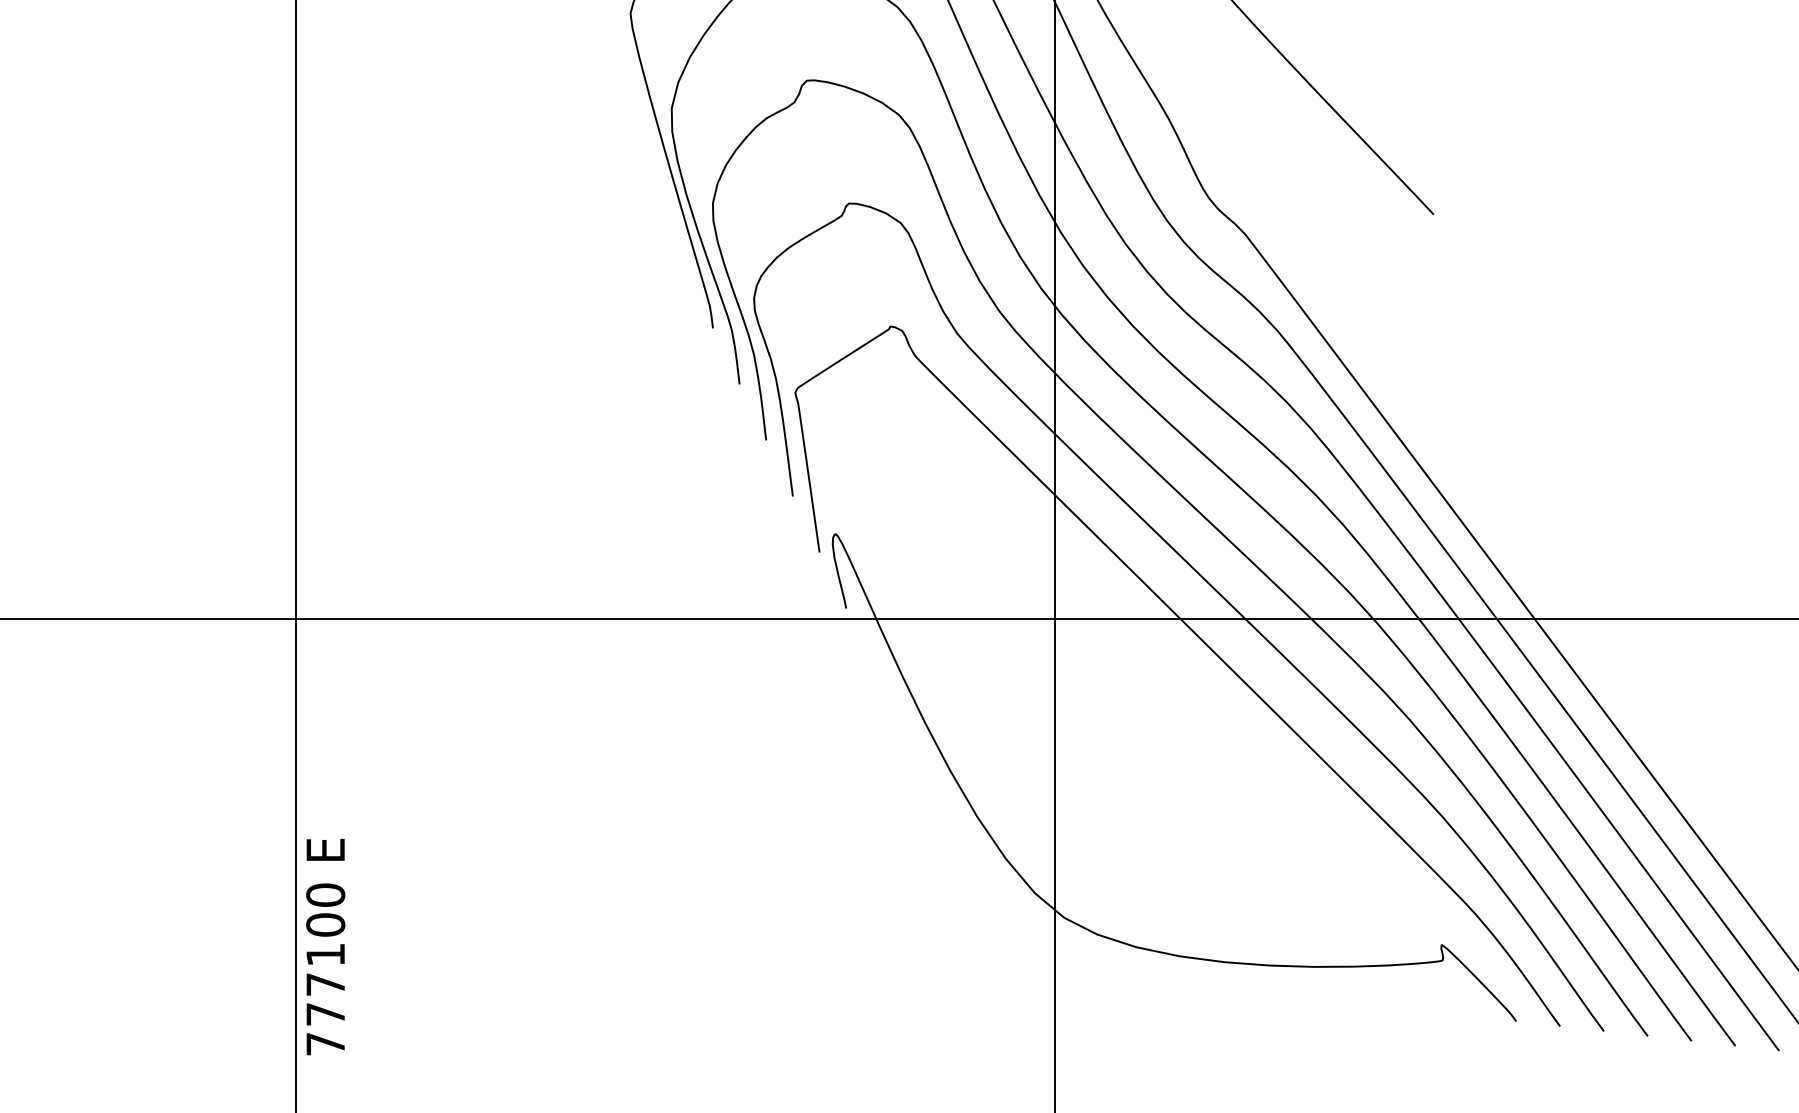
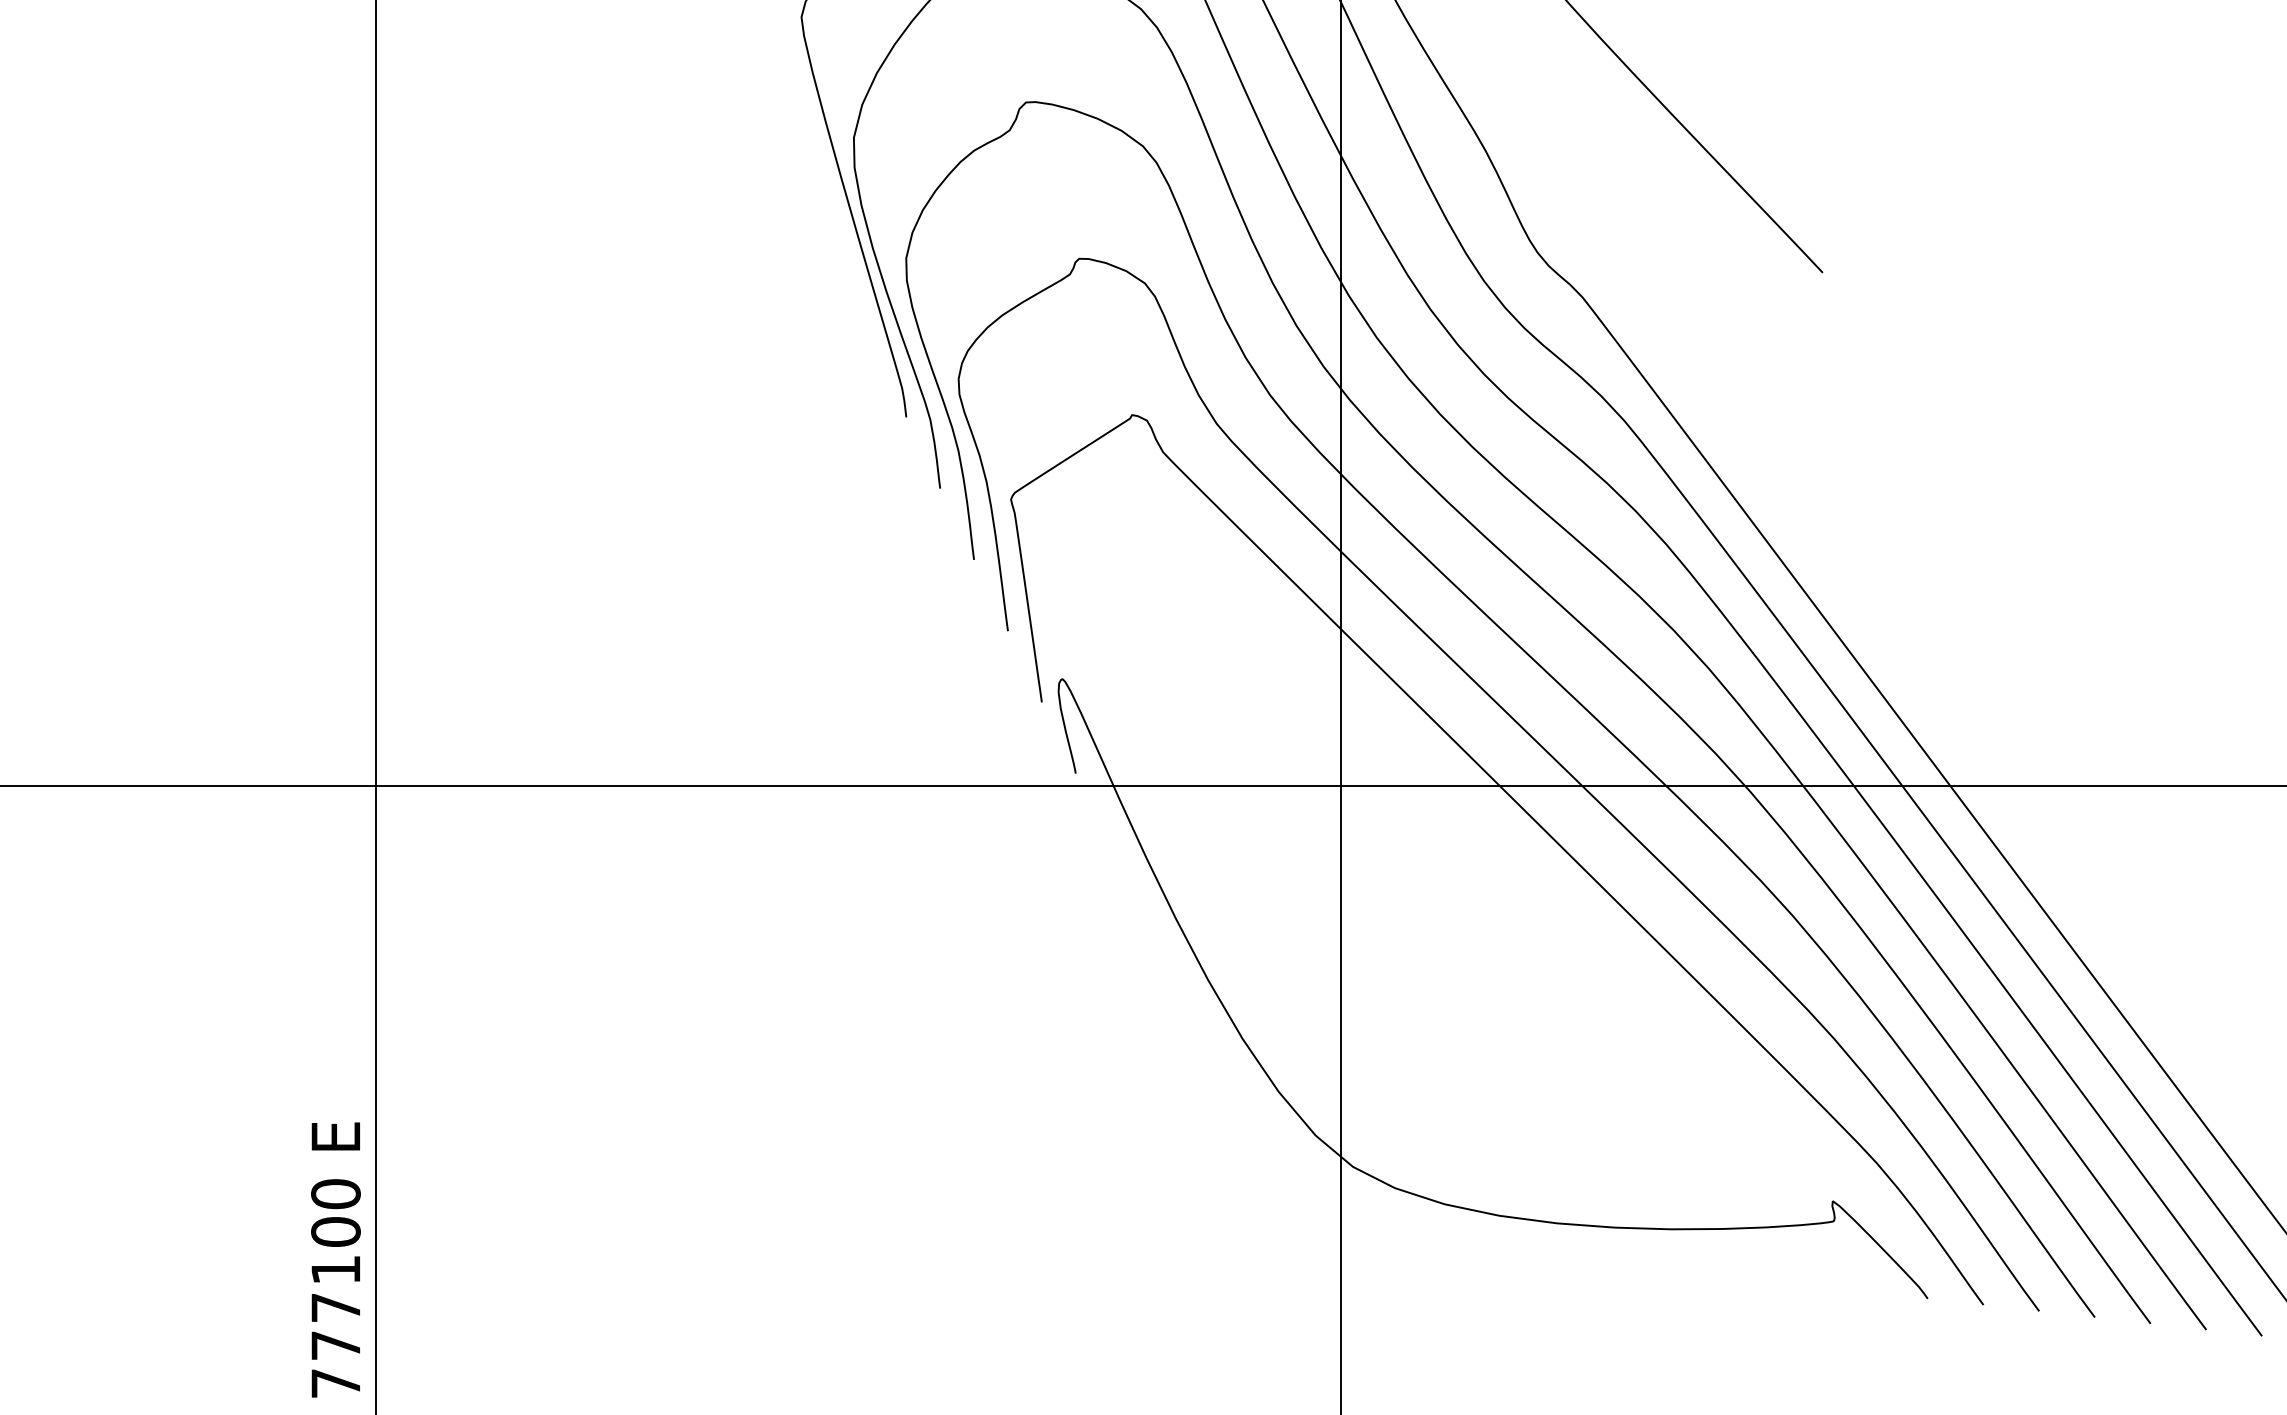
text: (325, 946) -> (335, 1259), moved

